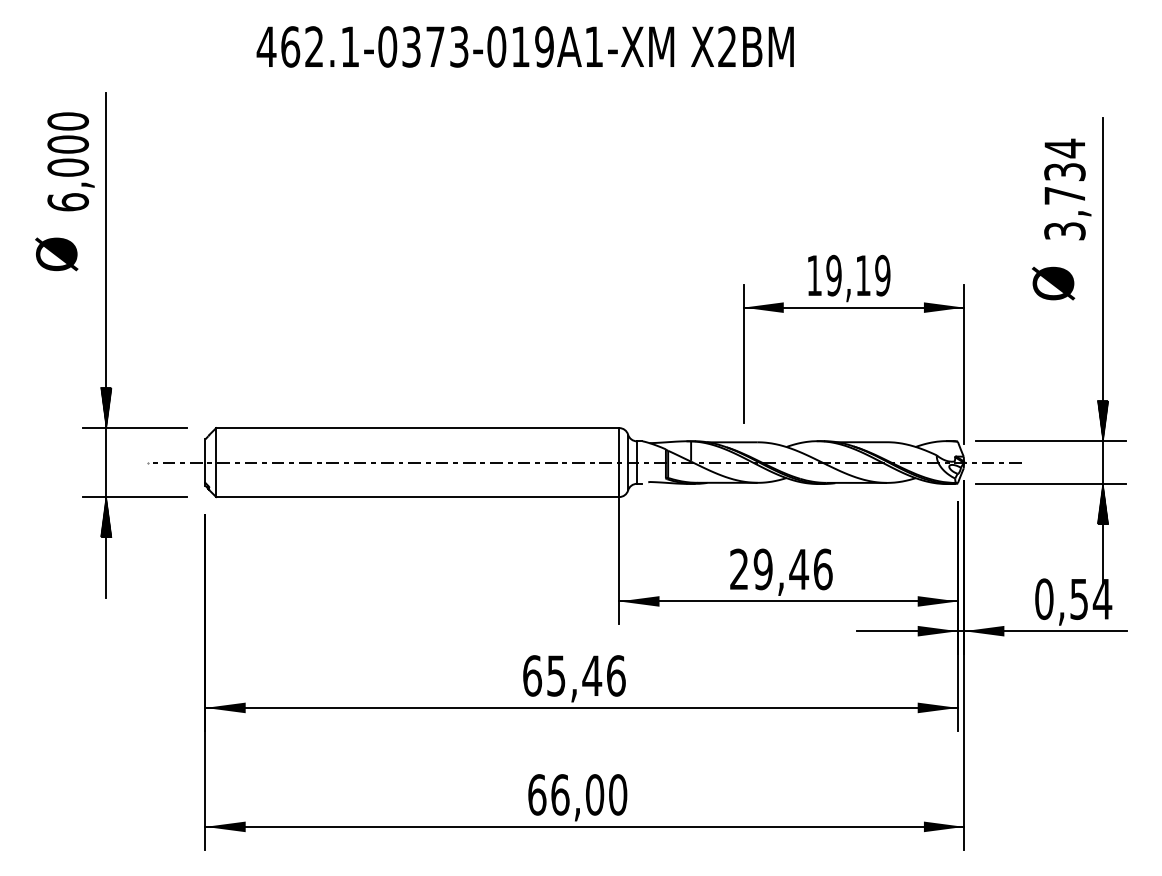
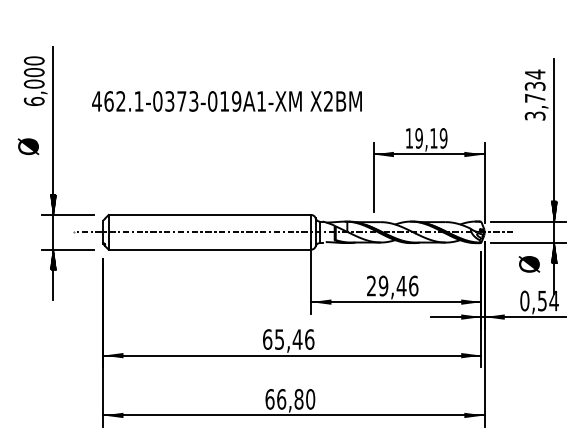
text: (524, 47) -> (226, 101), moved
text: (56, 253) -> (28, 146), moved
text: (1053, 283) -> (529, 264), moved
text: (593, 795) -> (298, 399), 66,00 -> 66,80

